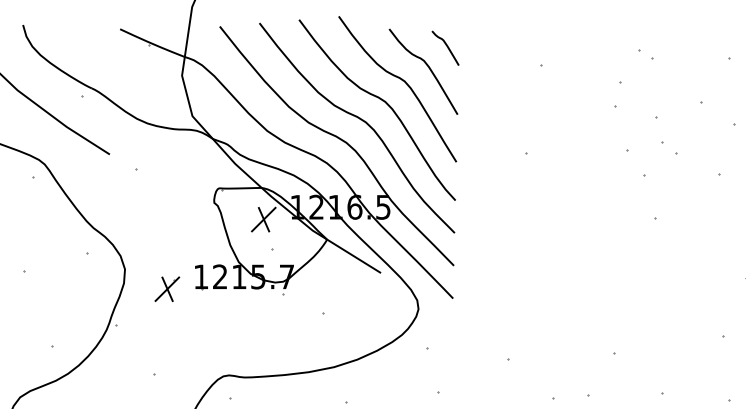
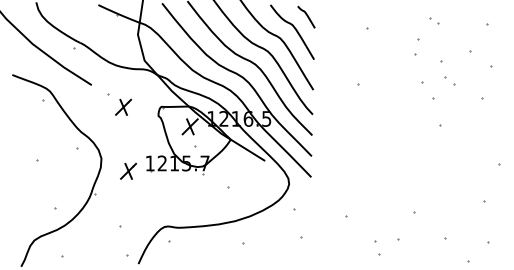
part: (159, 187) -> (123, 106), added

